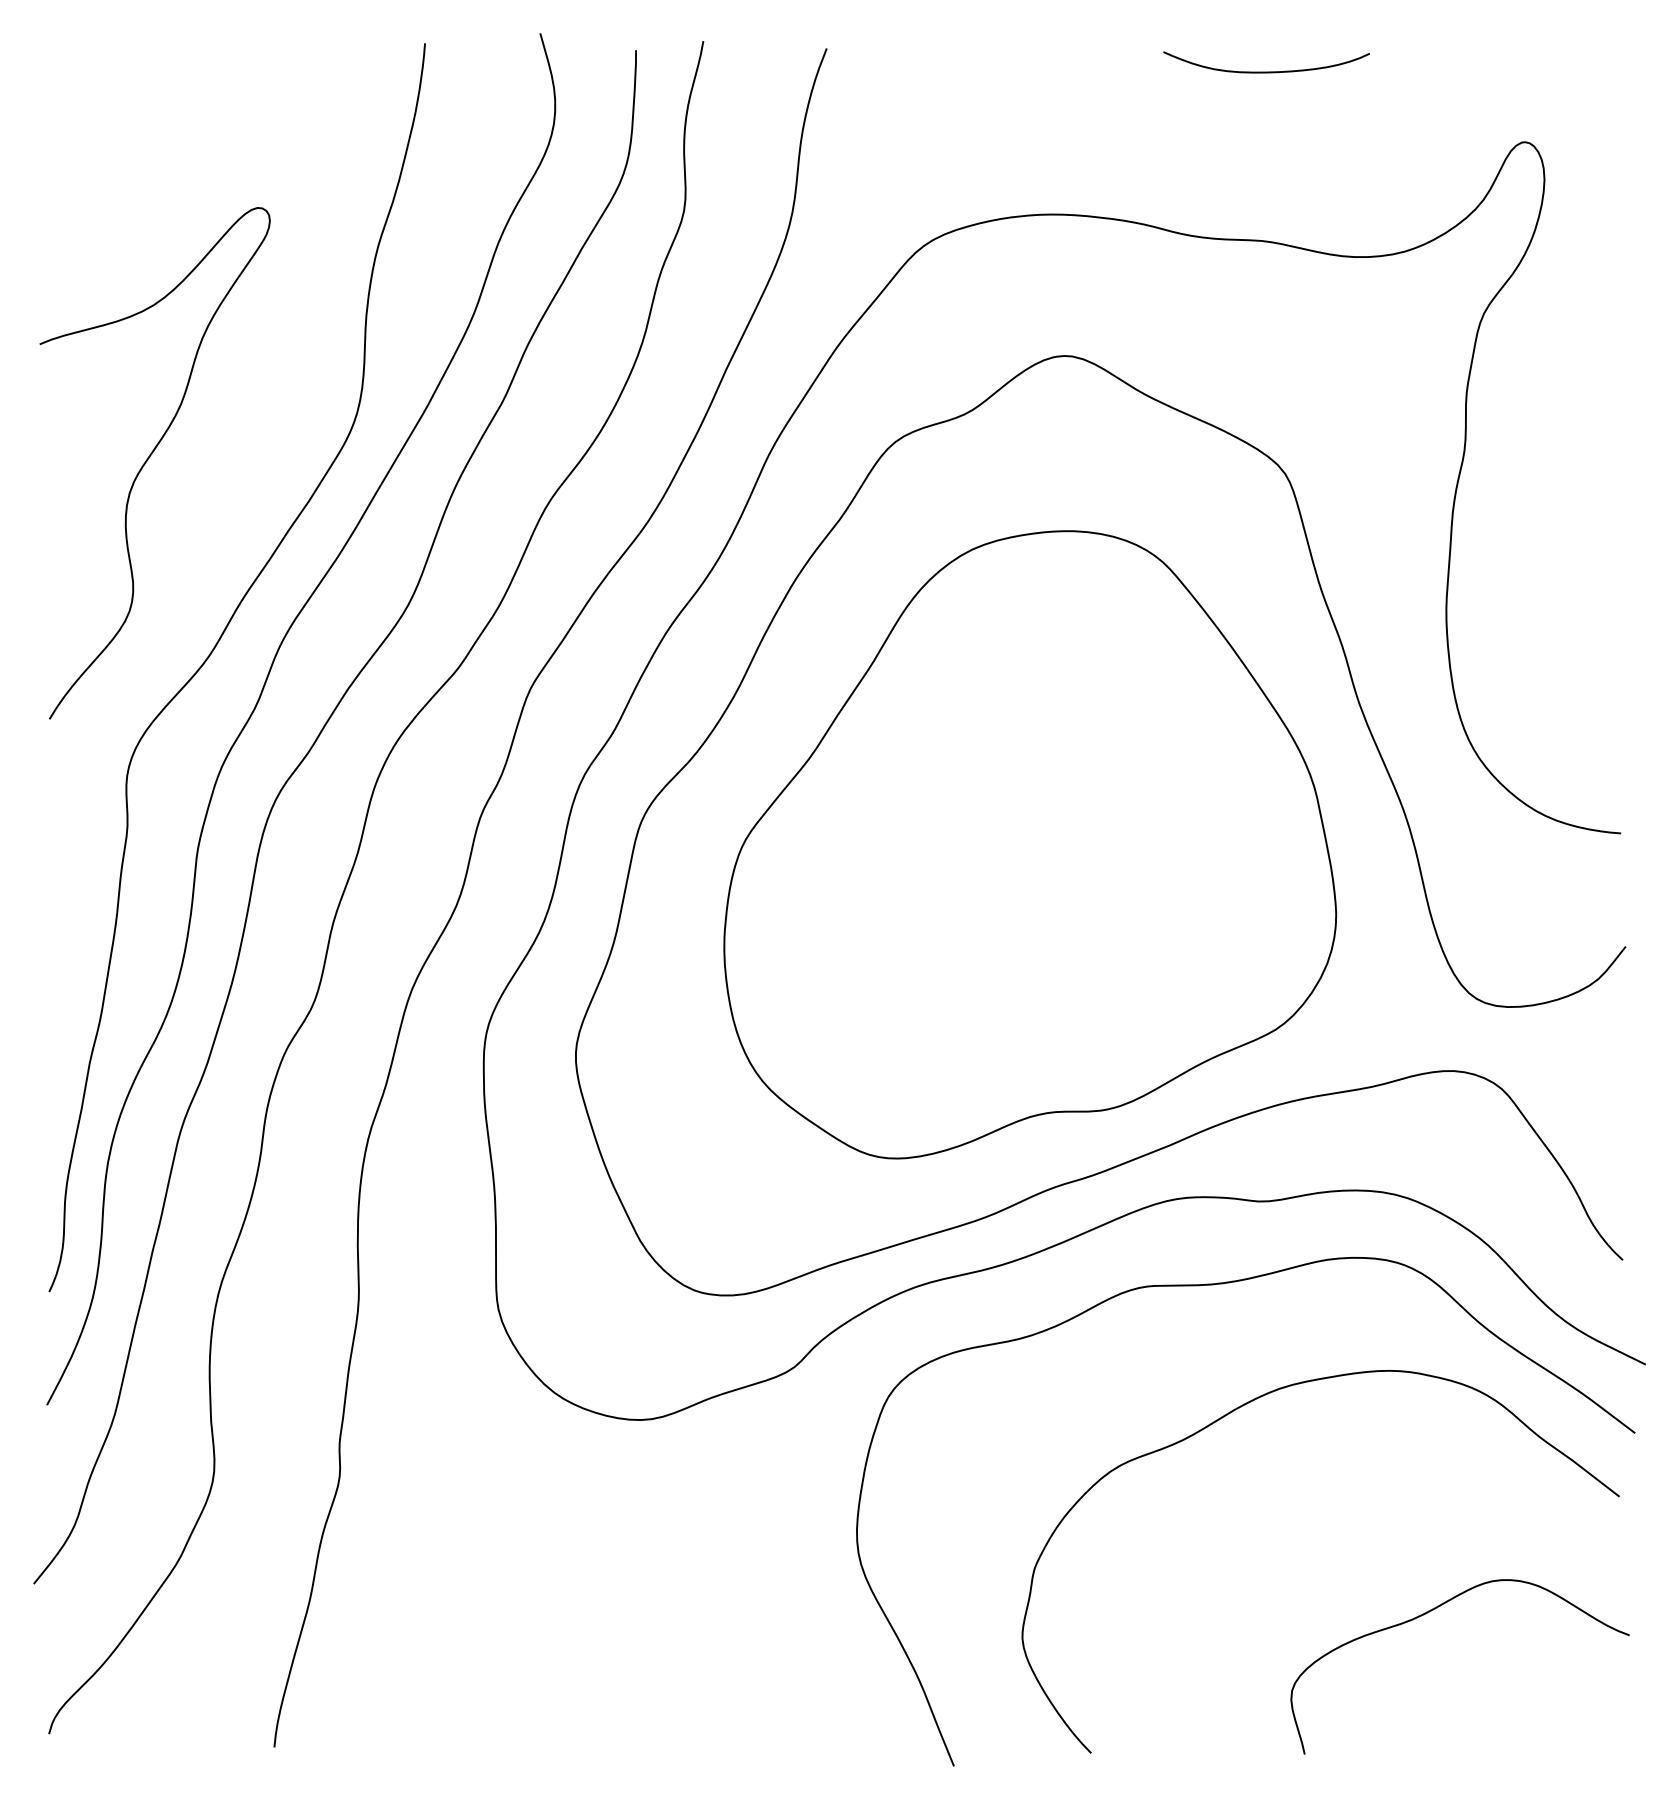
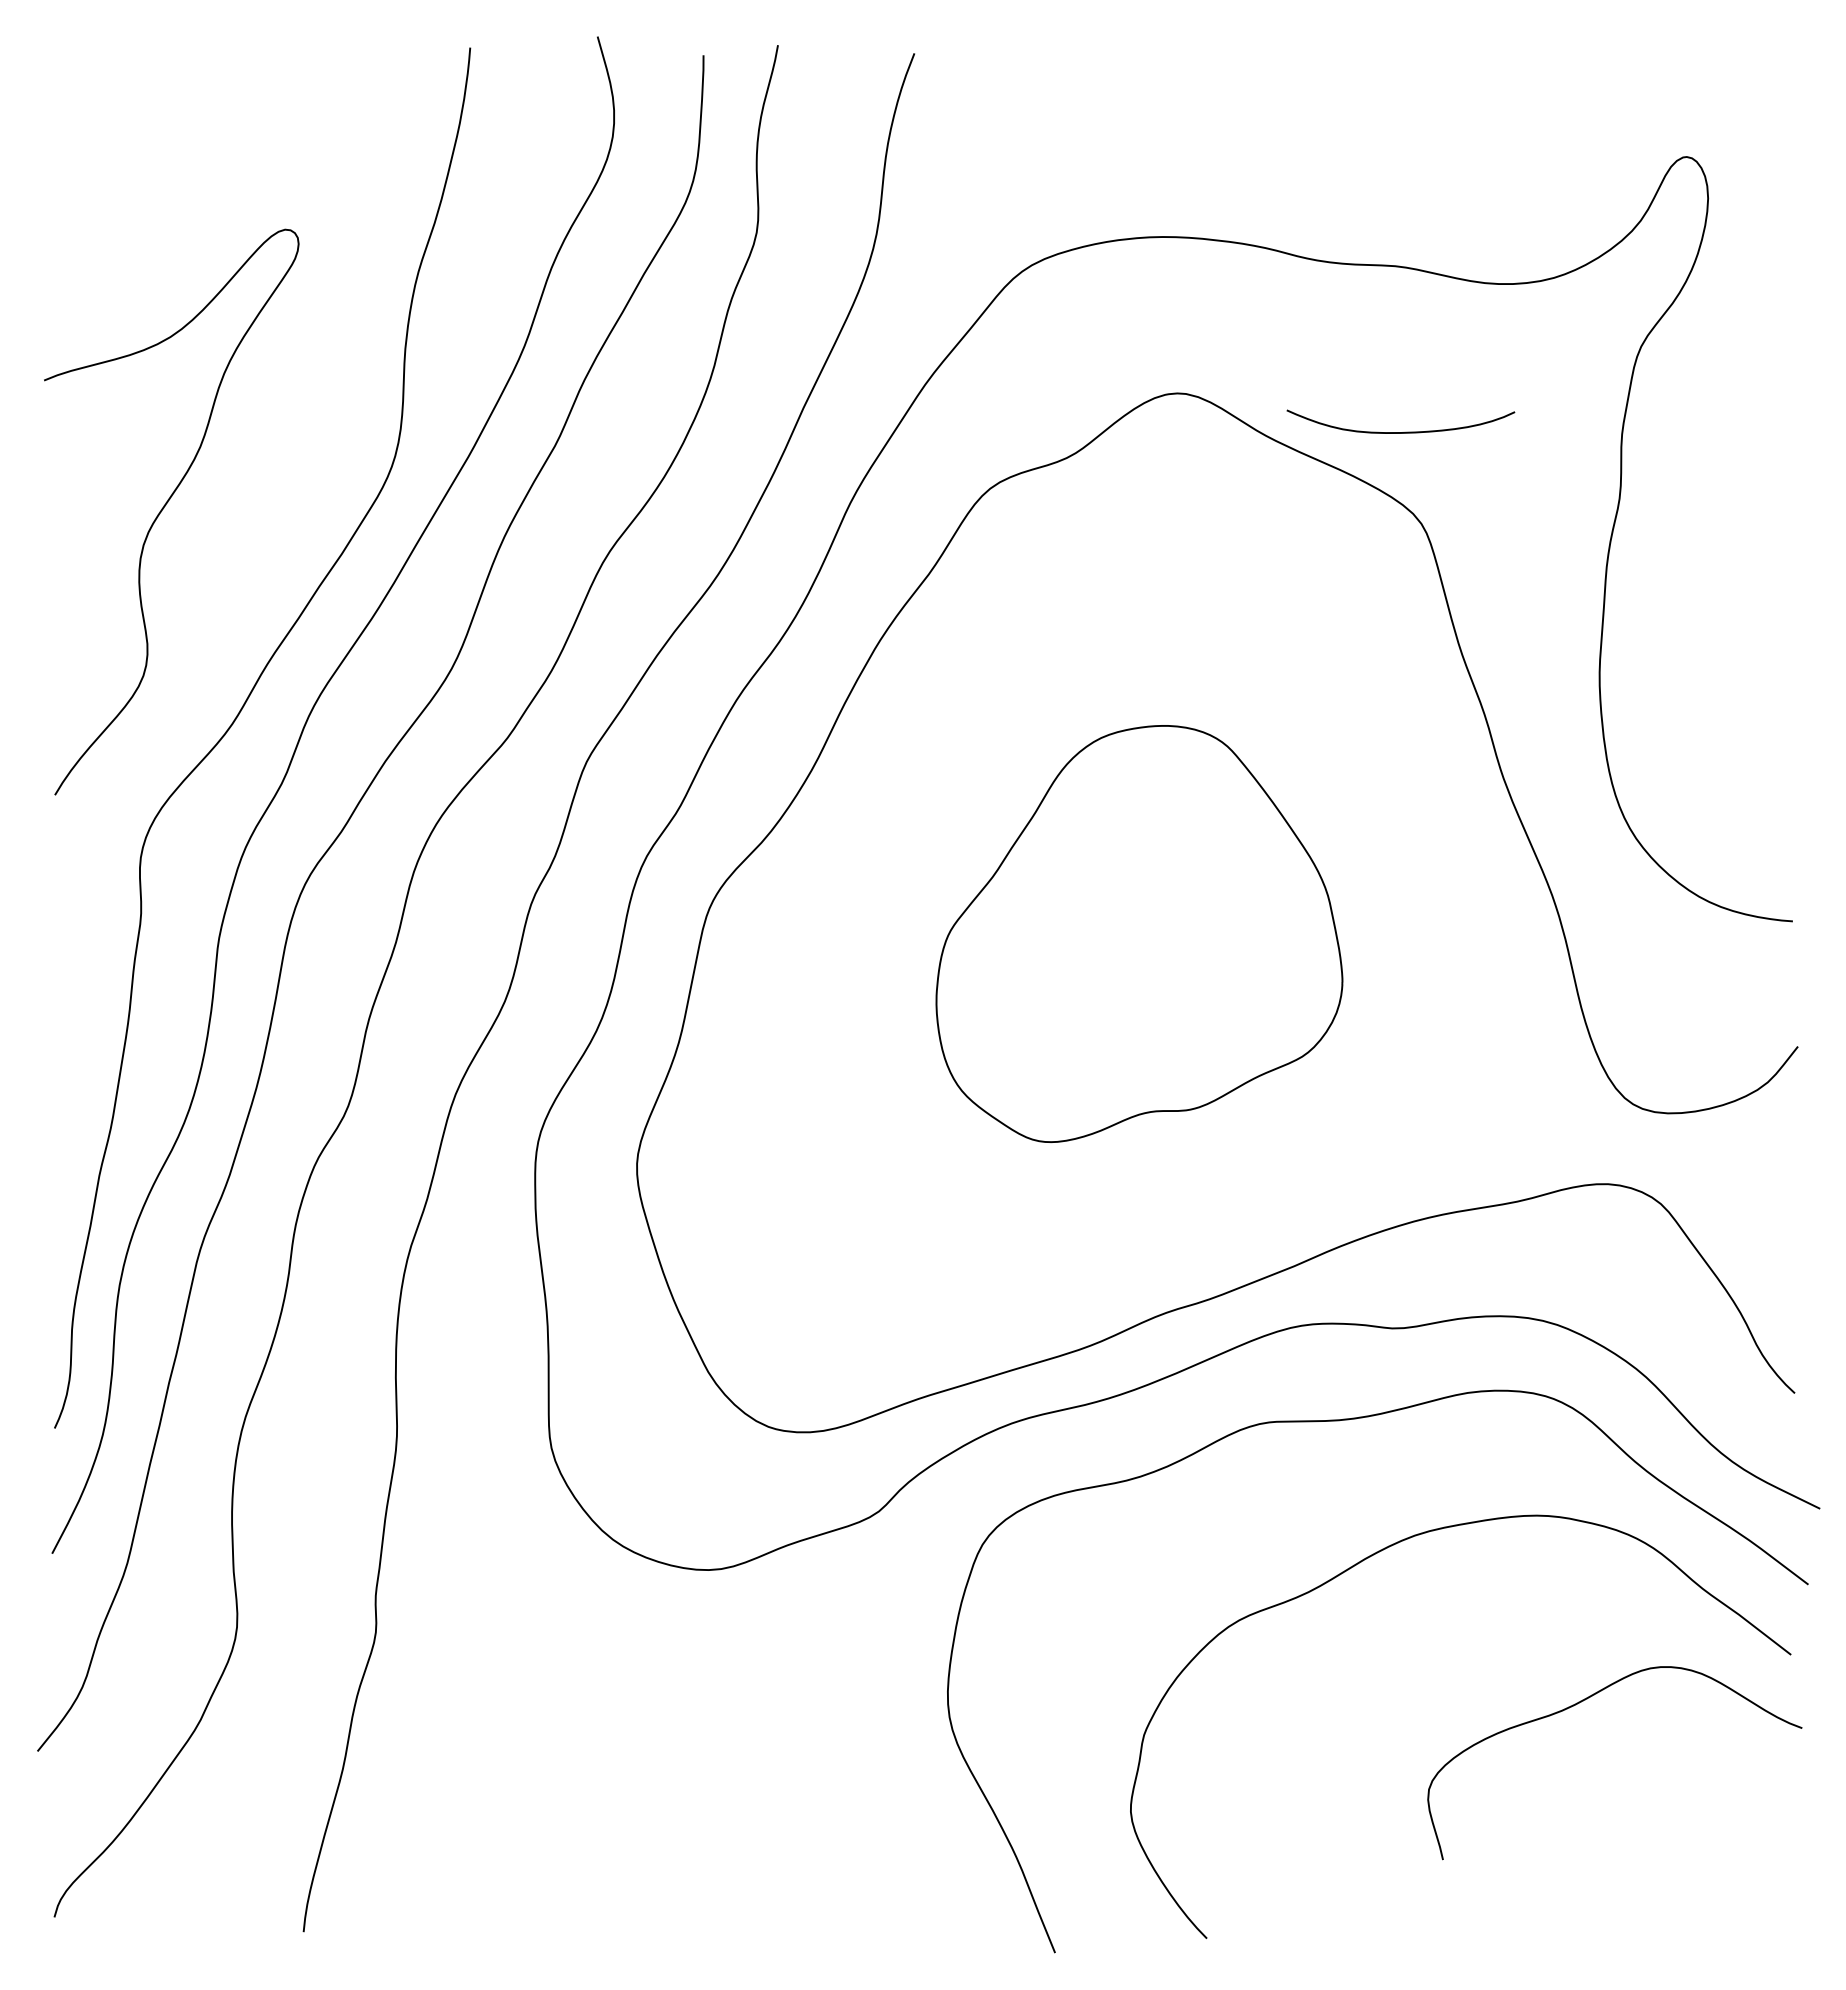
curve: (1266, 72) -> (1400, 432), moved
part: (1030, 844) -> (1139, 933), size x0.6
curve: (1431, 1611) -> (1583, 1701), moved

